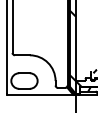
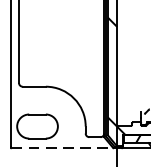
line: (41, 95) -> (63, 148), solid -> dashed

